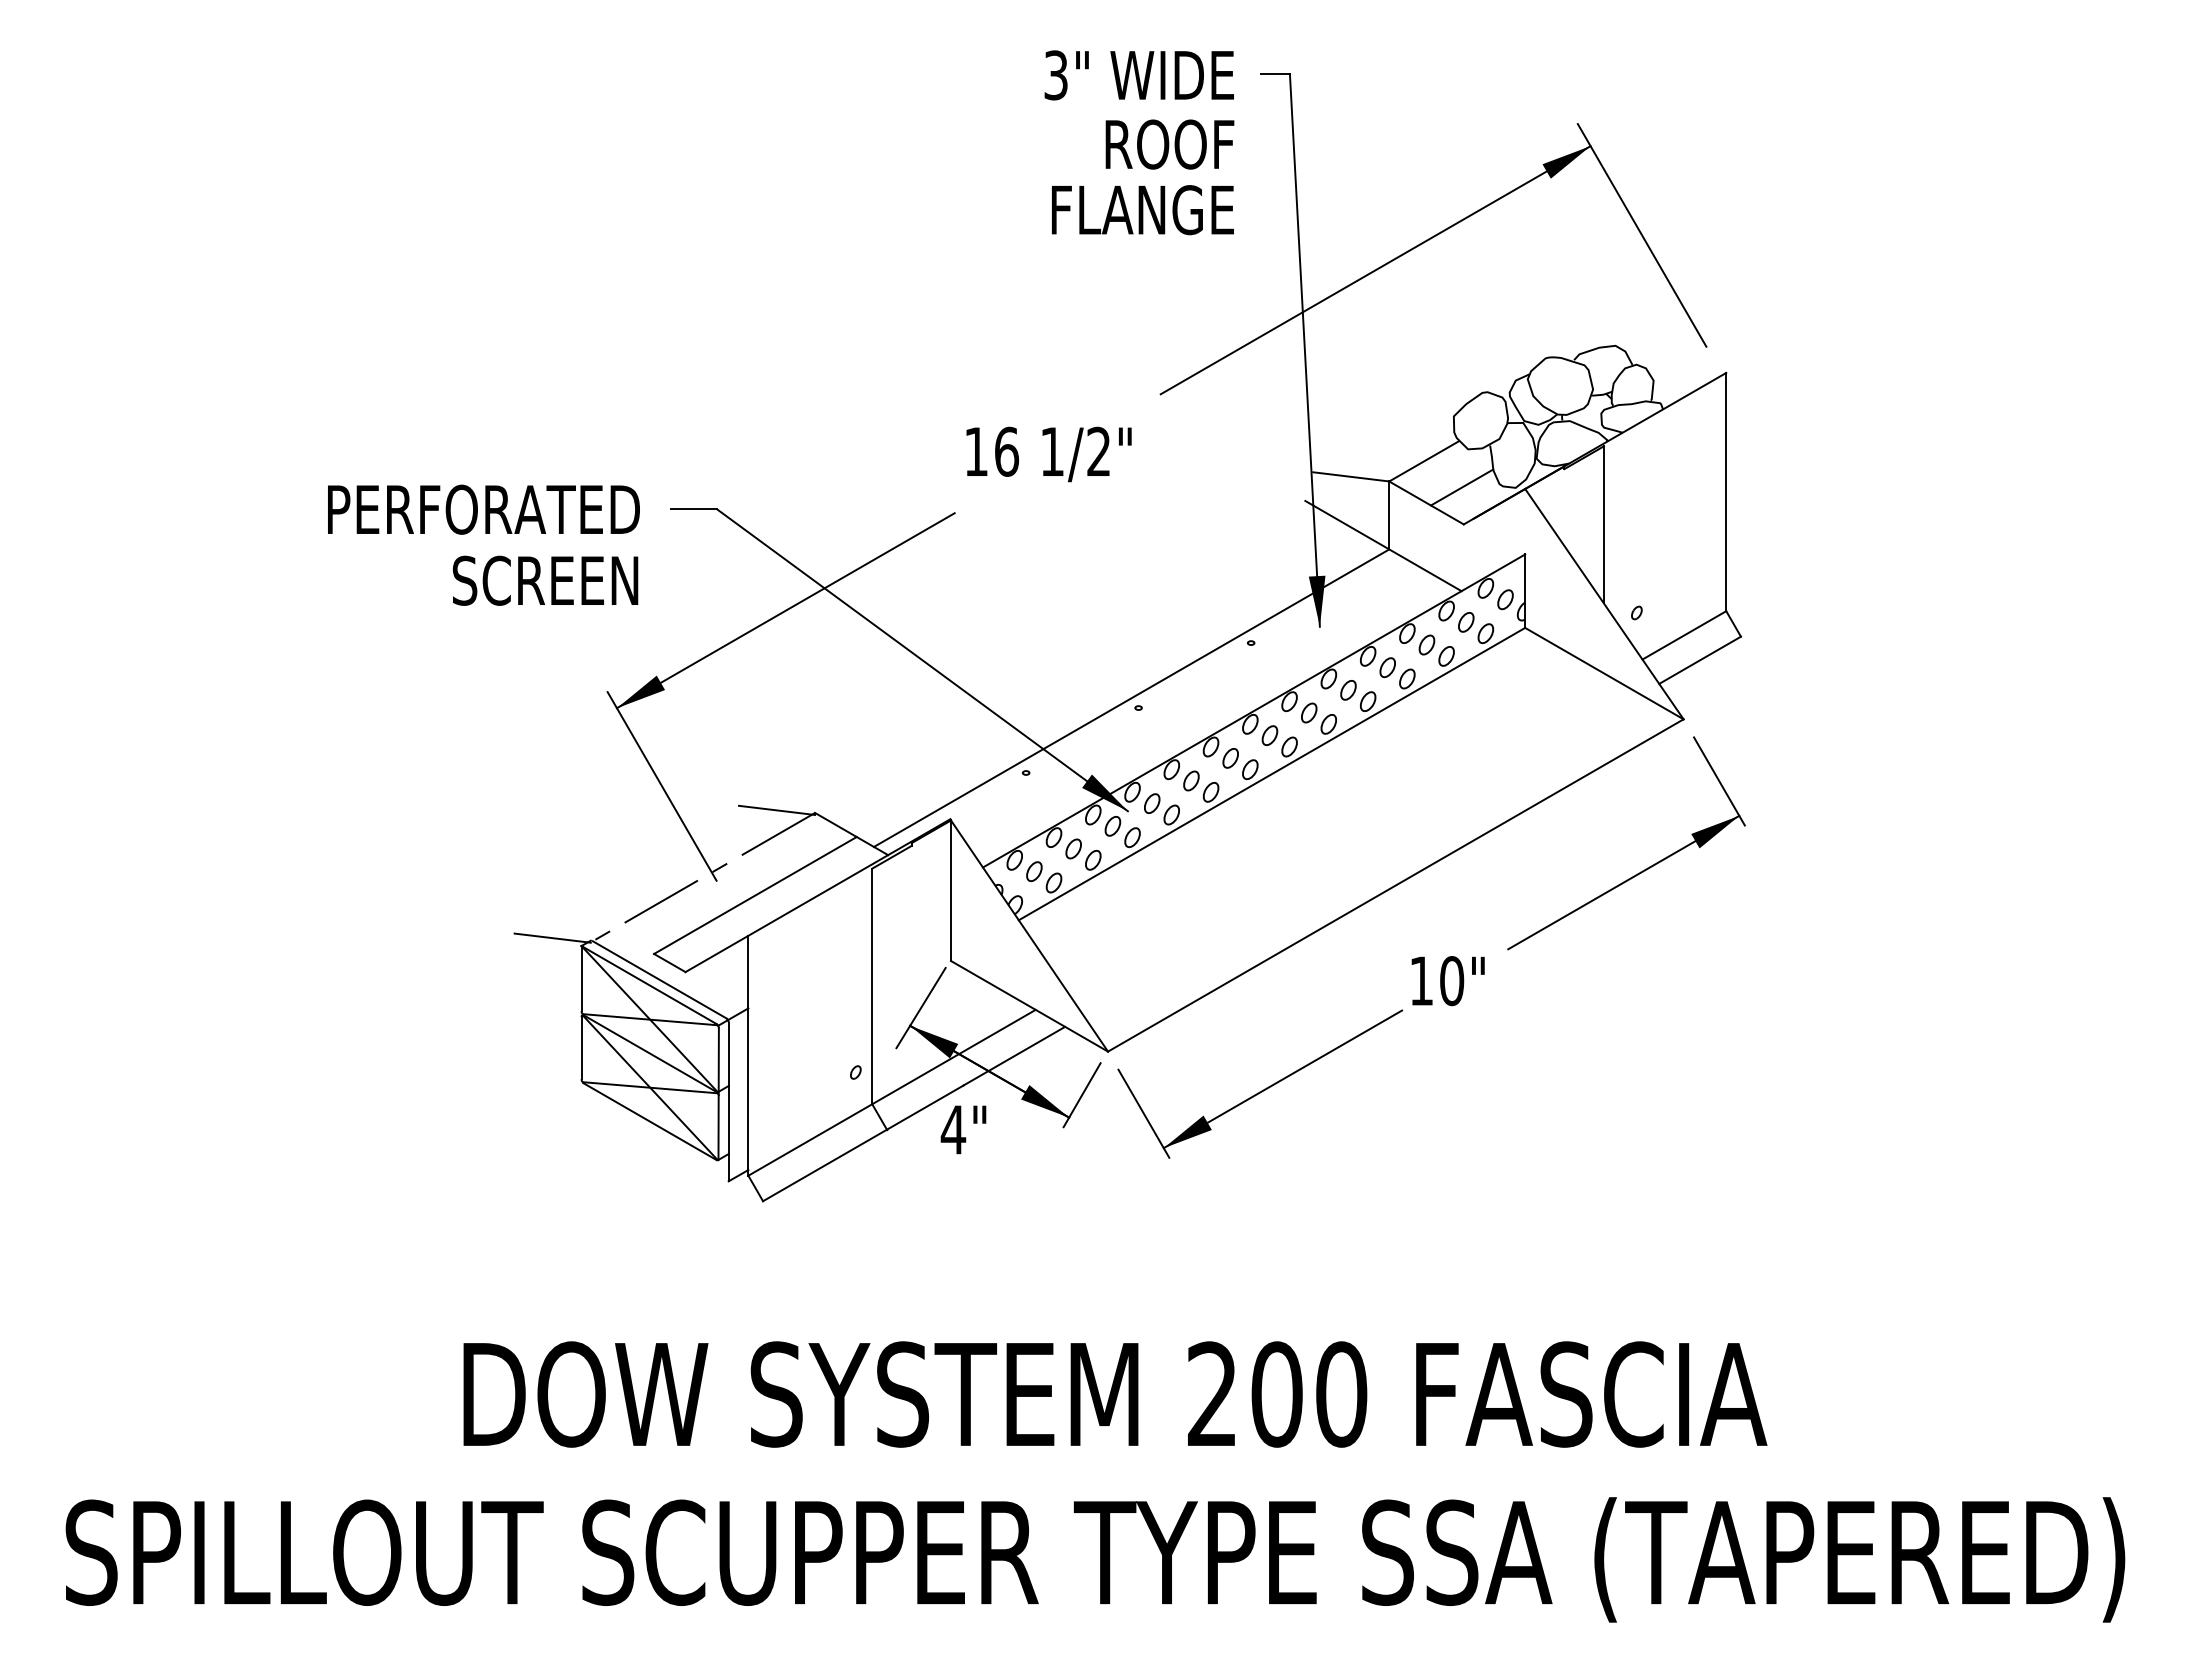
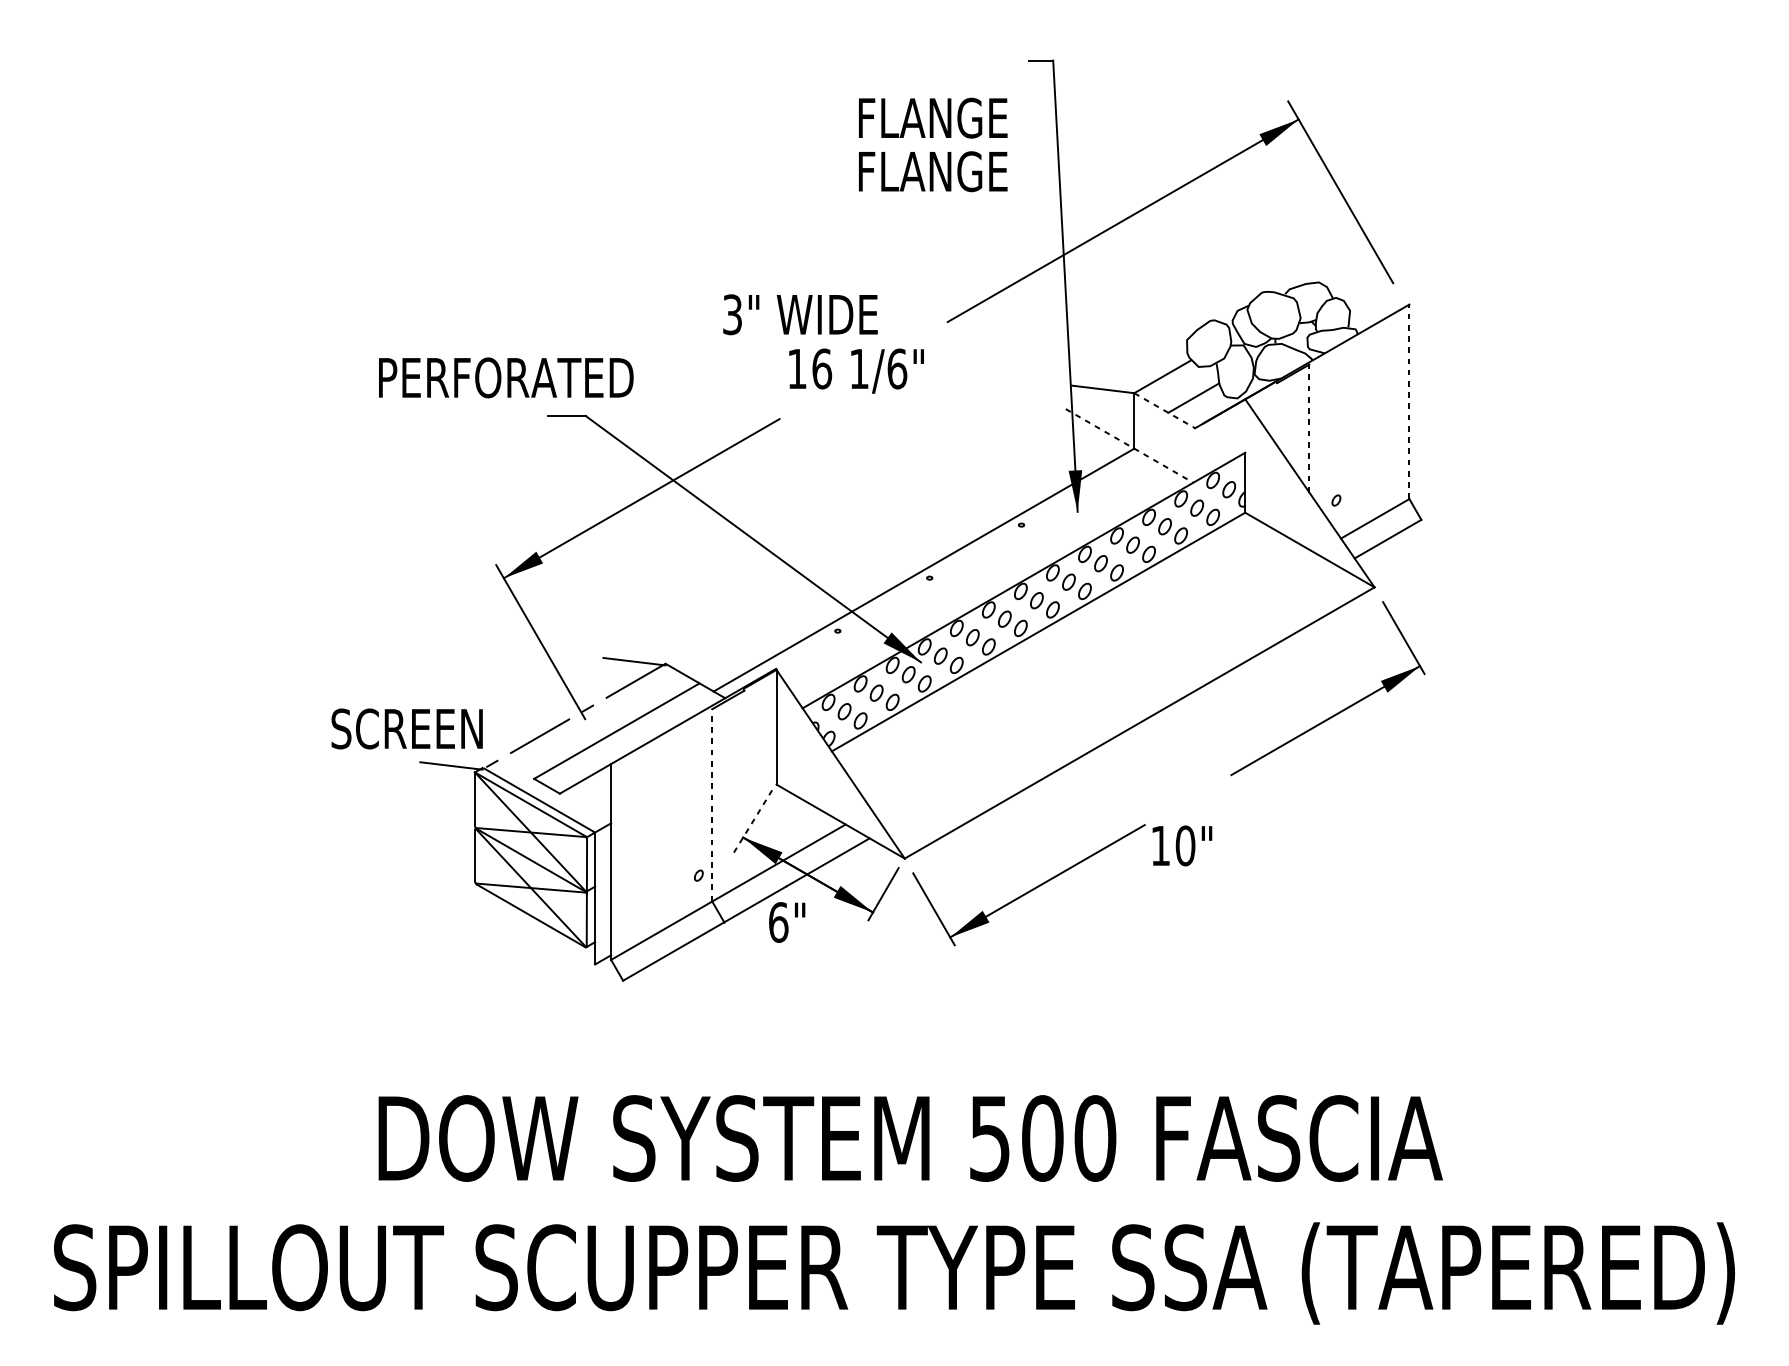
text: (1138, 75) -> (799, 314), moved
text: (1142, 144) -> (932, 118), ROOF -> FLANGE
text: (1099, 451) -> (897, 368), 1/2" -> 1/6"
line: (1726, 491) -> (1409, 401), solid -> dashed
line: (1426, 503) -> (1164, 411), solid -> dashed
text: (483, 509) -> (505, 377), moved
line: (1603, 524) -> (1309, 428), solid -> dashed
line: (1383, 546) -> (1129, 446), solid -> dashed
text: (545, 580) -> (407, 728), moved
text: (1447, 981) -> (1181, 846), moved
line: (872, 986) -> (712, 805), solid -> dashed
line: (920, 1008) -> (751, 823), solid -> dashed
text: (953, 1129) -> (778, 922), 4" -> 6"
text: (1212, 1394) -> (990, 1138), 200 -> 500

